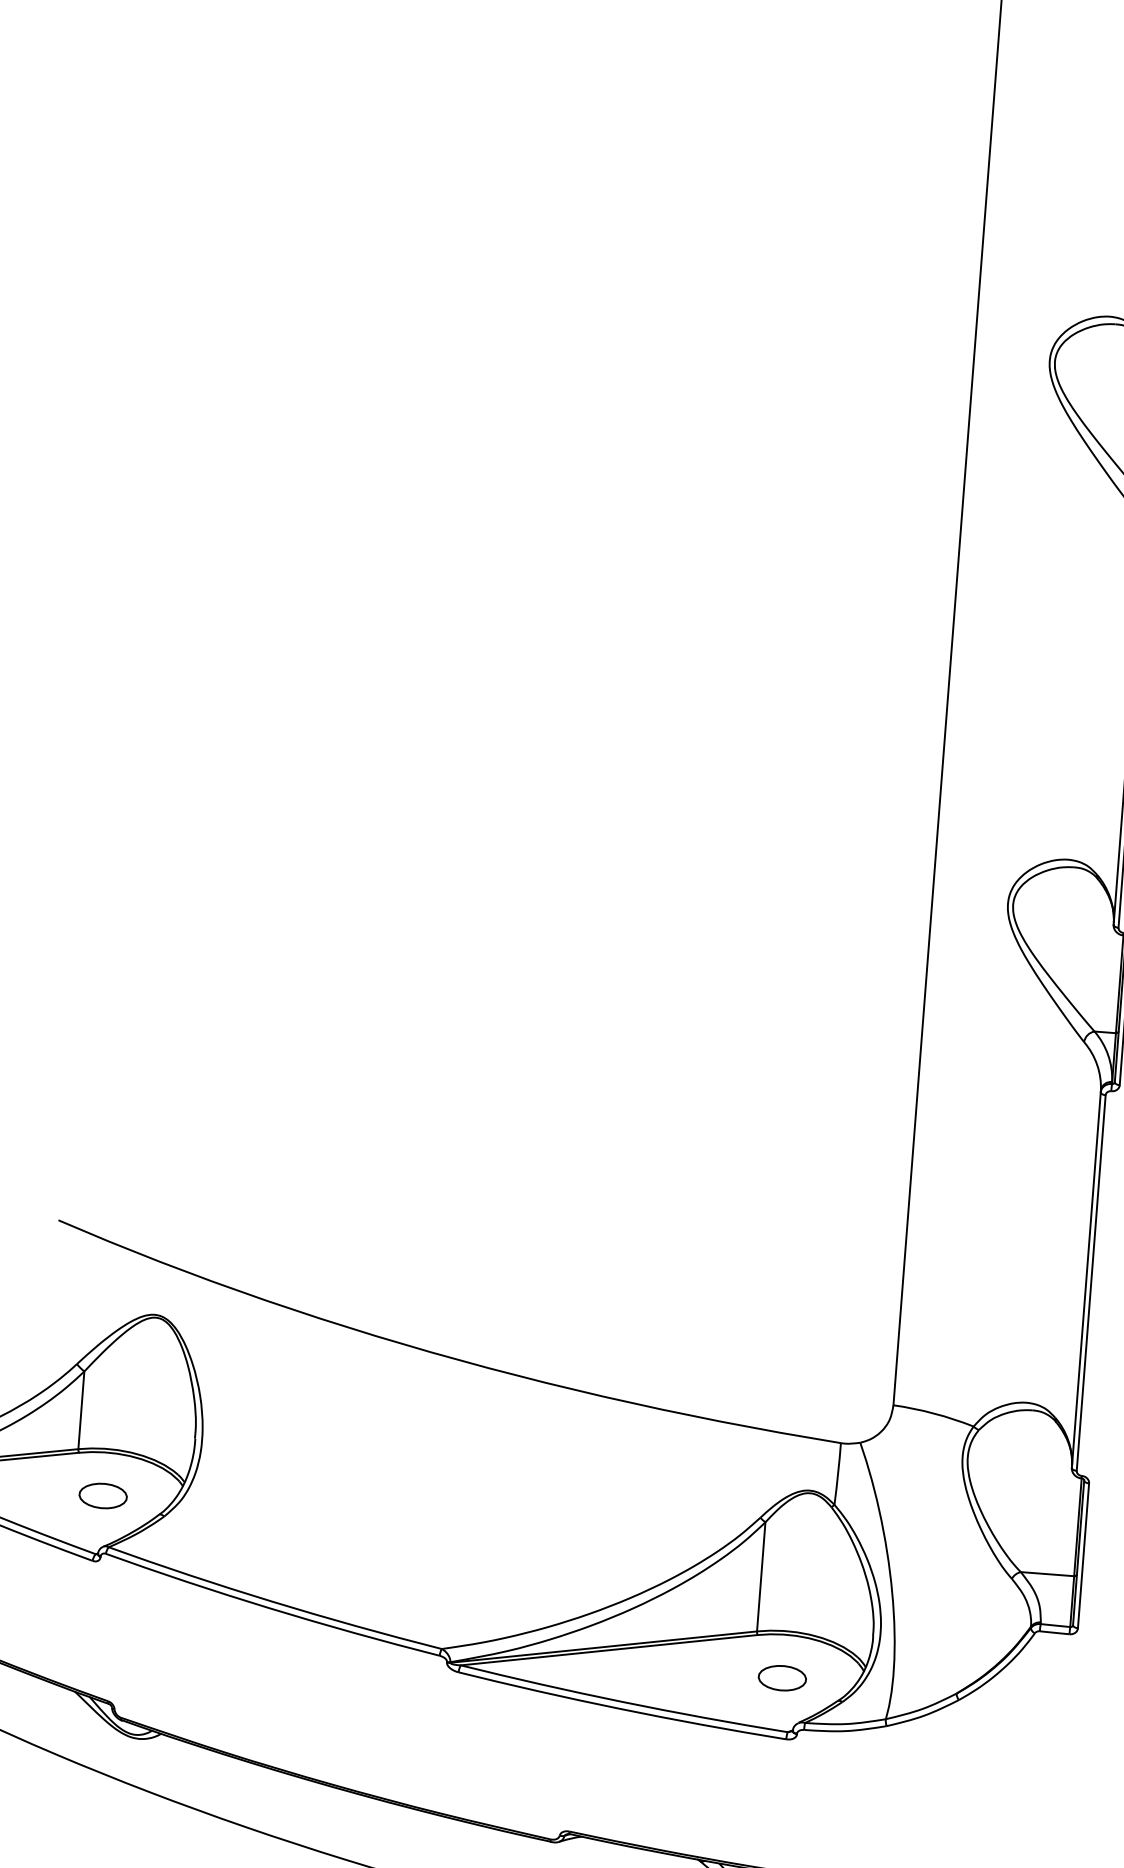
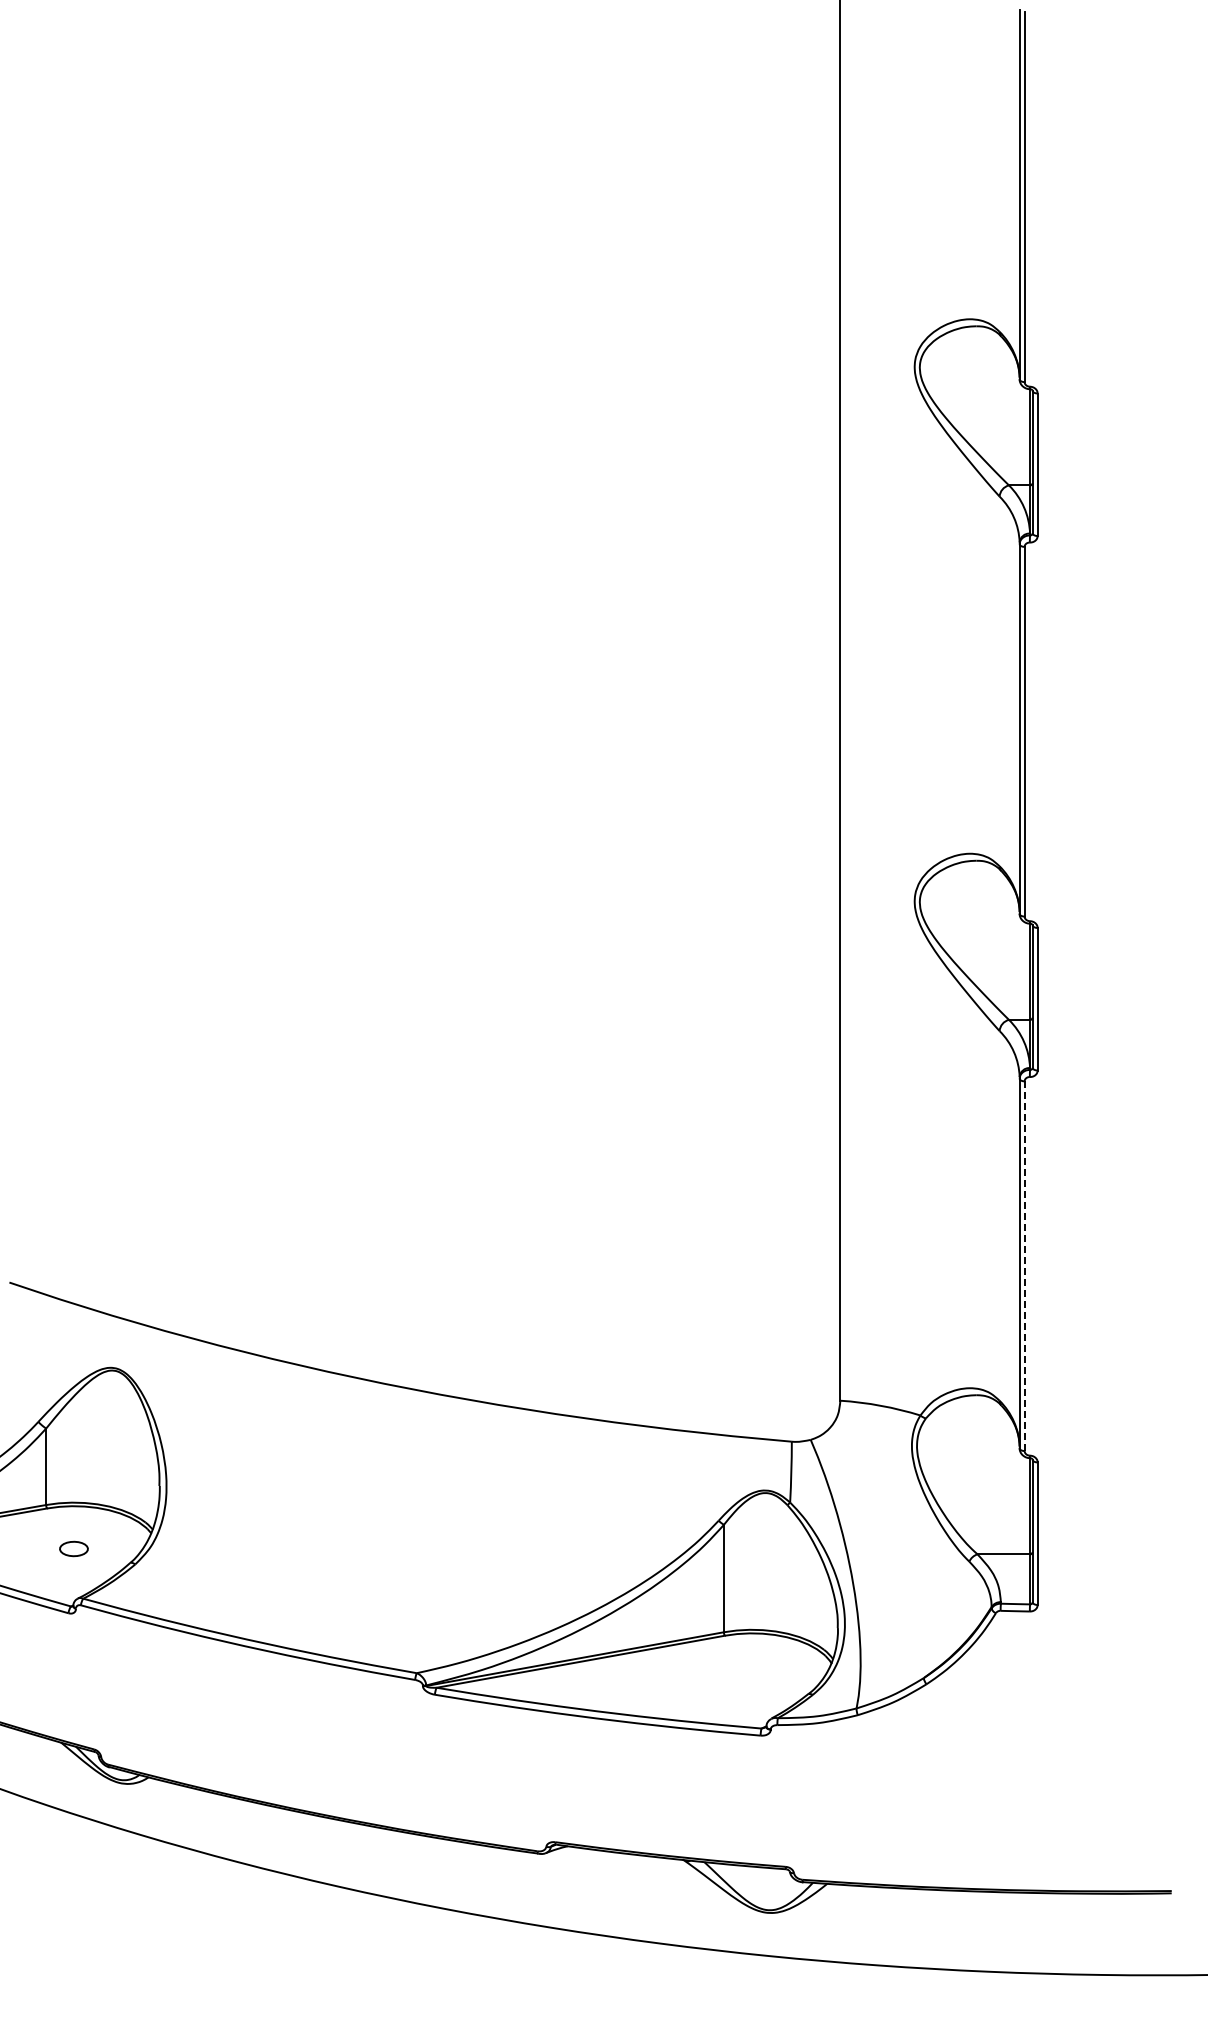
line: (1091, 1283) -> (1024, 1266), solid -> dashed
part: (102, 1495) -> (73, 1548), size x0.6
part: (782, 1678) -> (752, 1676), removed

